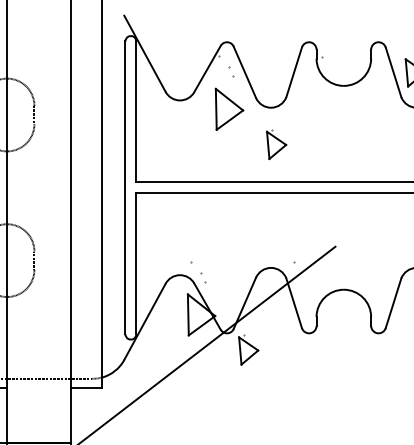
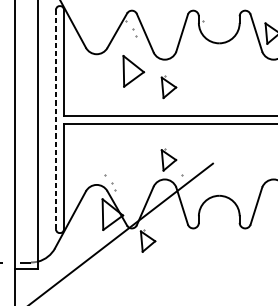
part: (229, 108) -> (133, 70), moved
line: (125, 187) -> (55, 119), solid -> dashed
part: (276, 241) -> (168, 159), added

